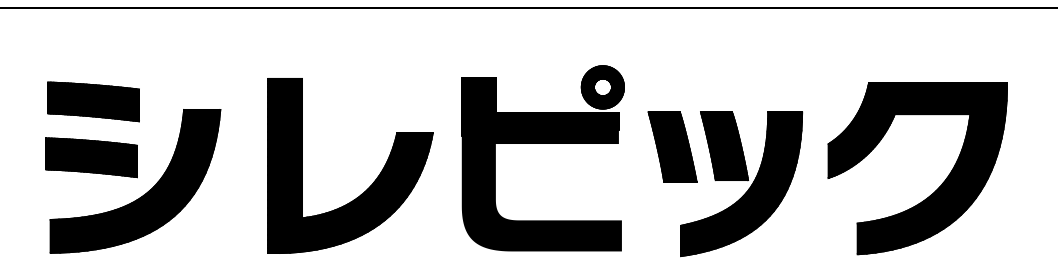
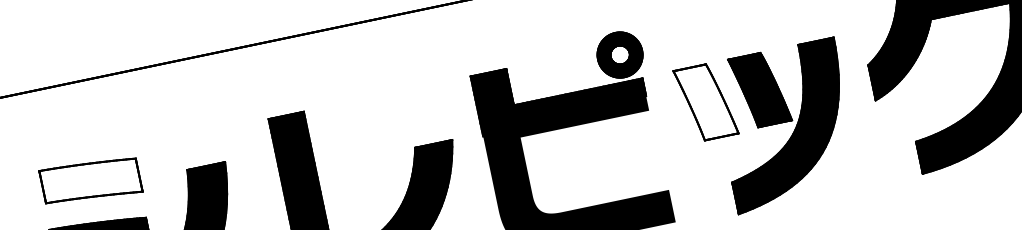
fill: (93, 101) -> (90, 180), removed
fill: (672, 146) -> (705, 101), removed

